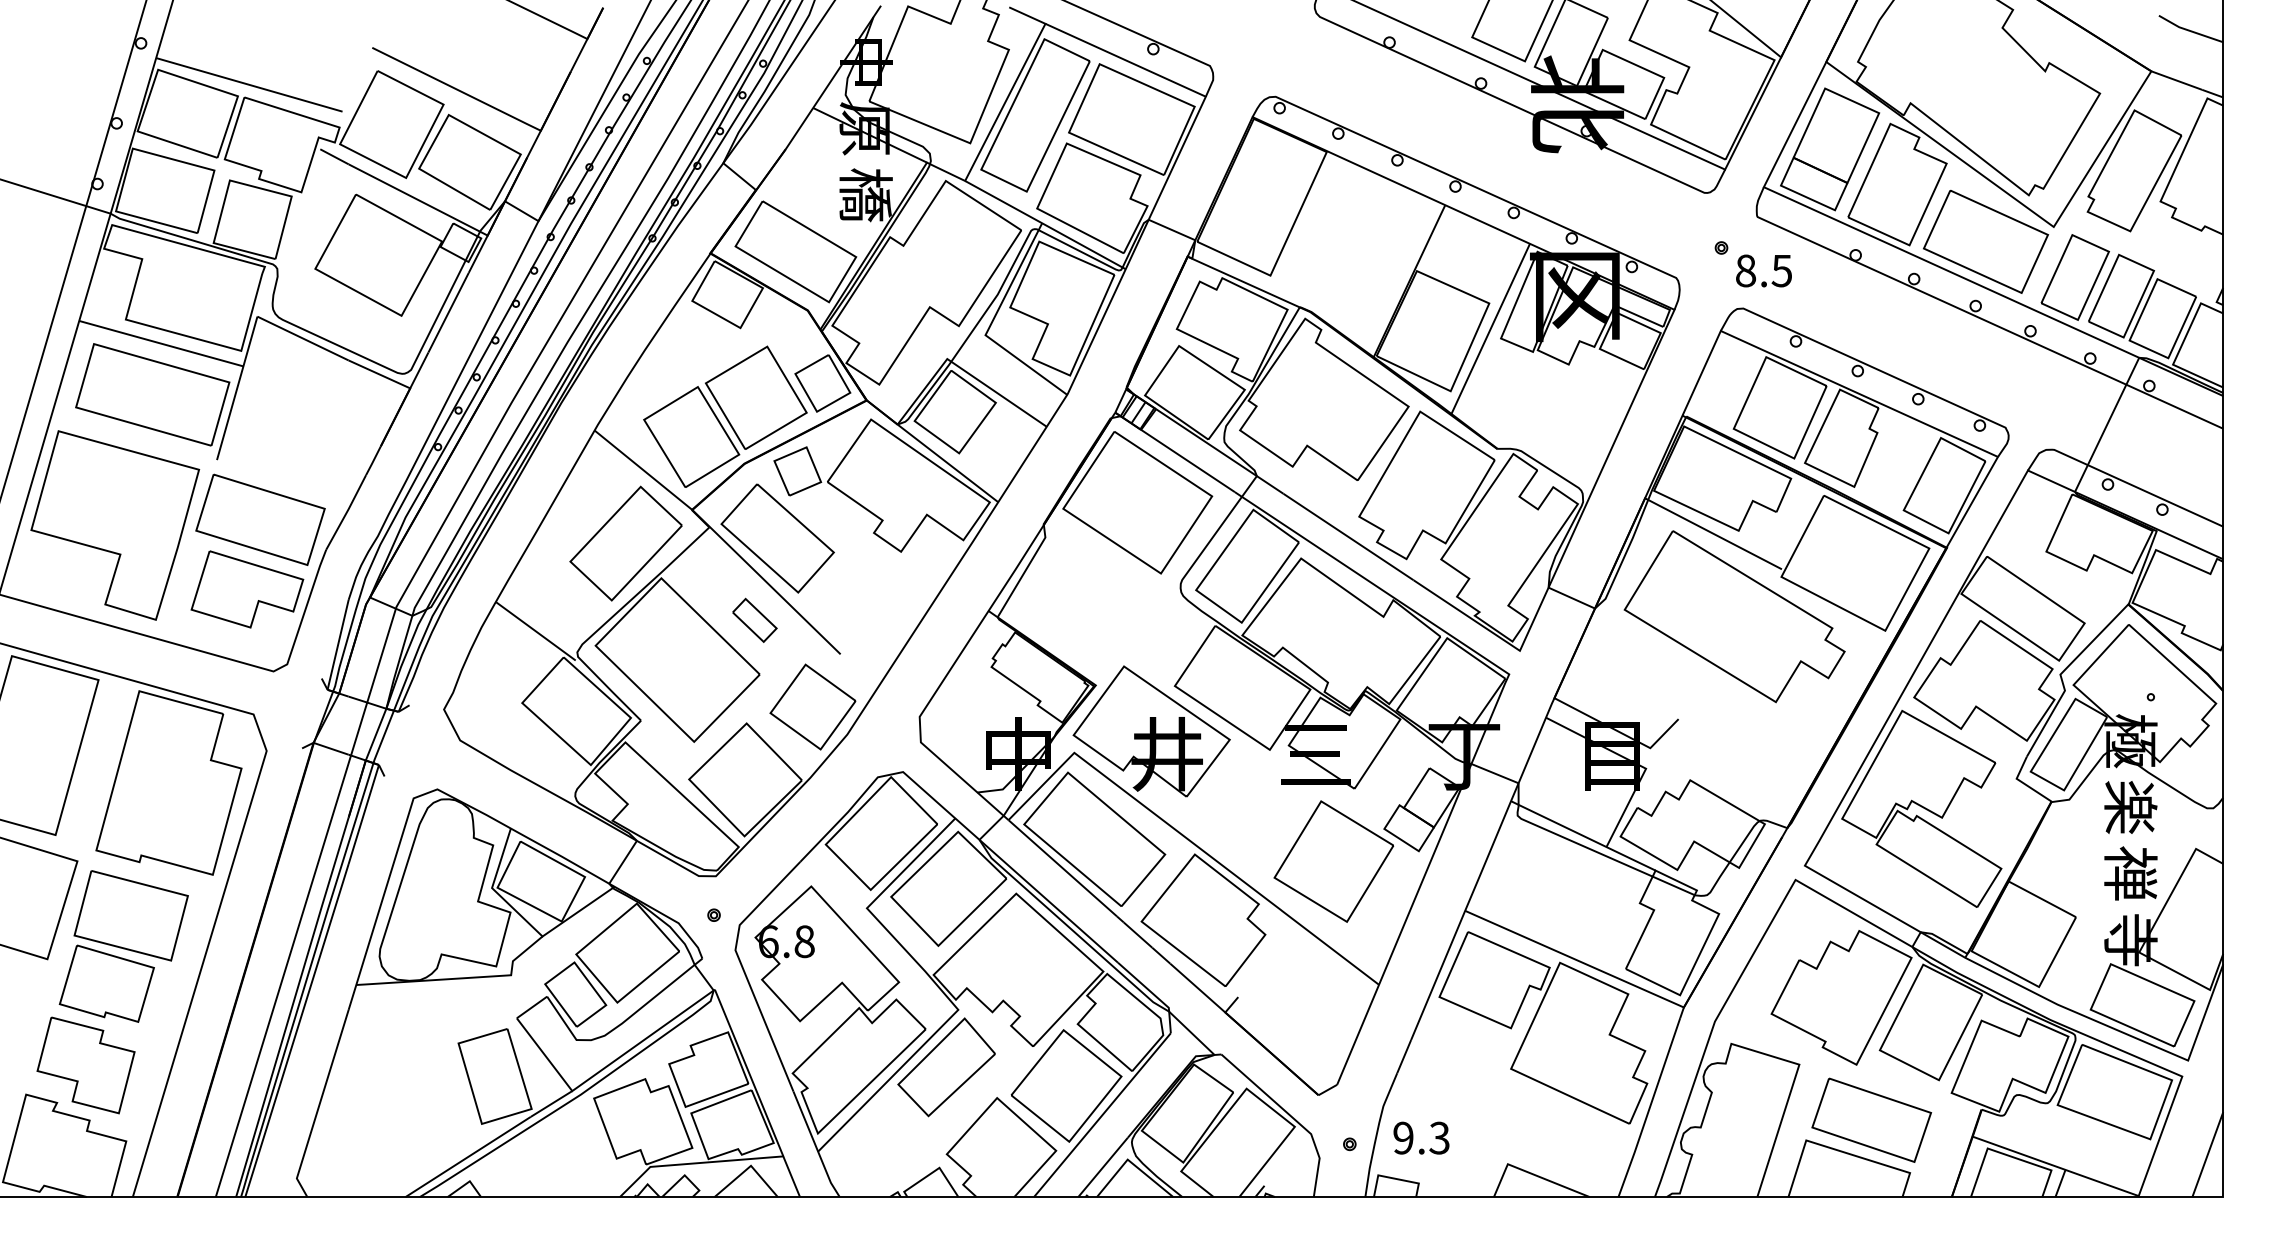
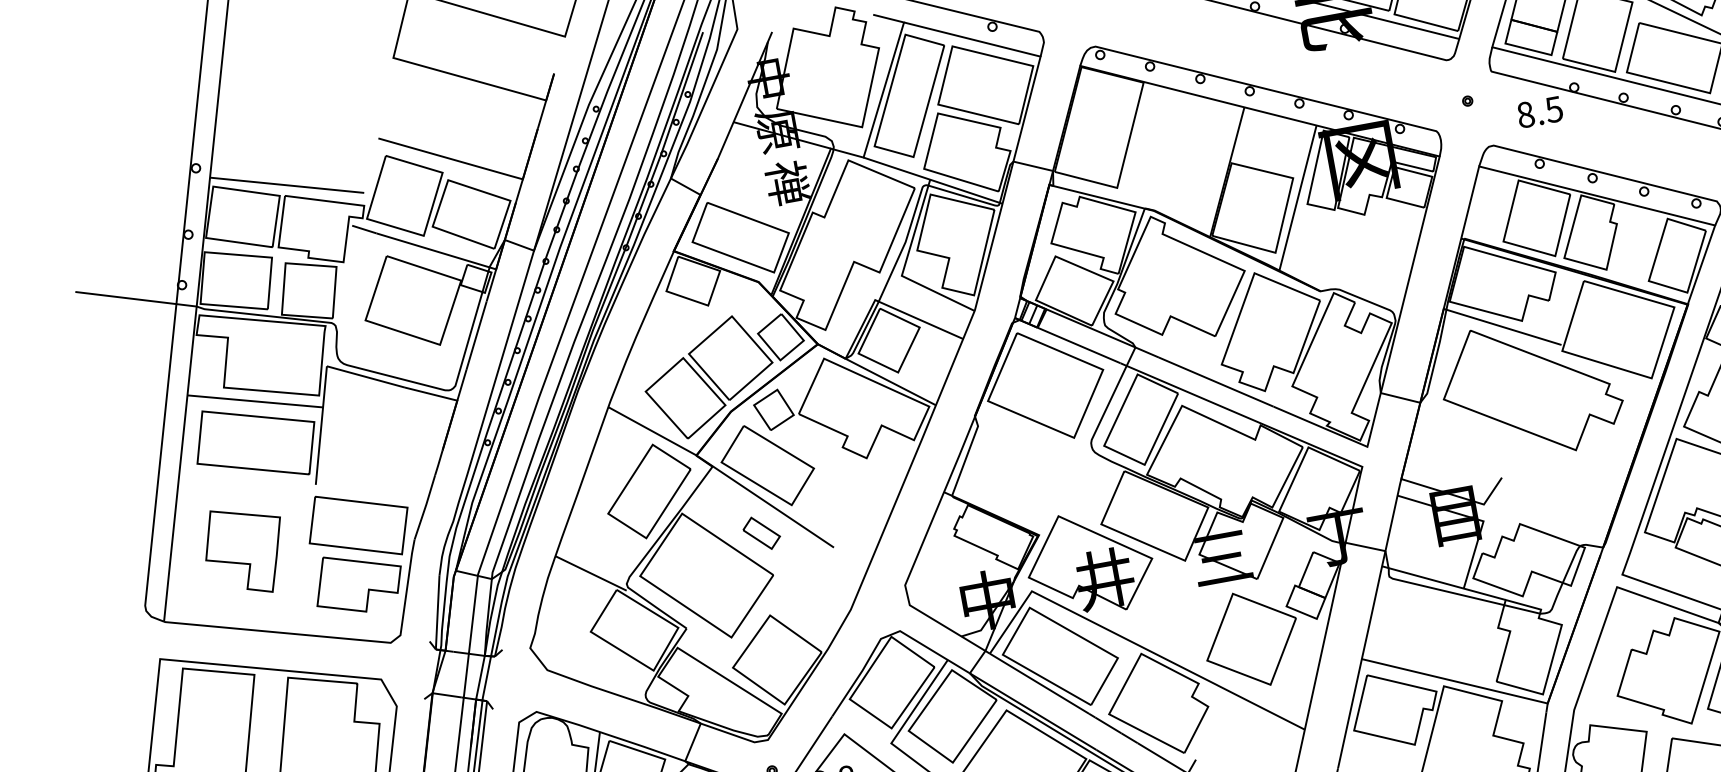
text: (865, 194) -> (787, 182), 橋 -> 禅
text: (1763, 270) -> (1539, 111), moved
part: (115, 525) -> (245, 550), size x0.6
part: (812, 706) -> (819, 592), removed

